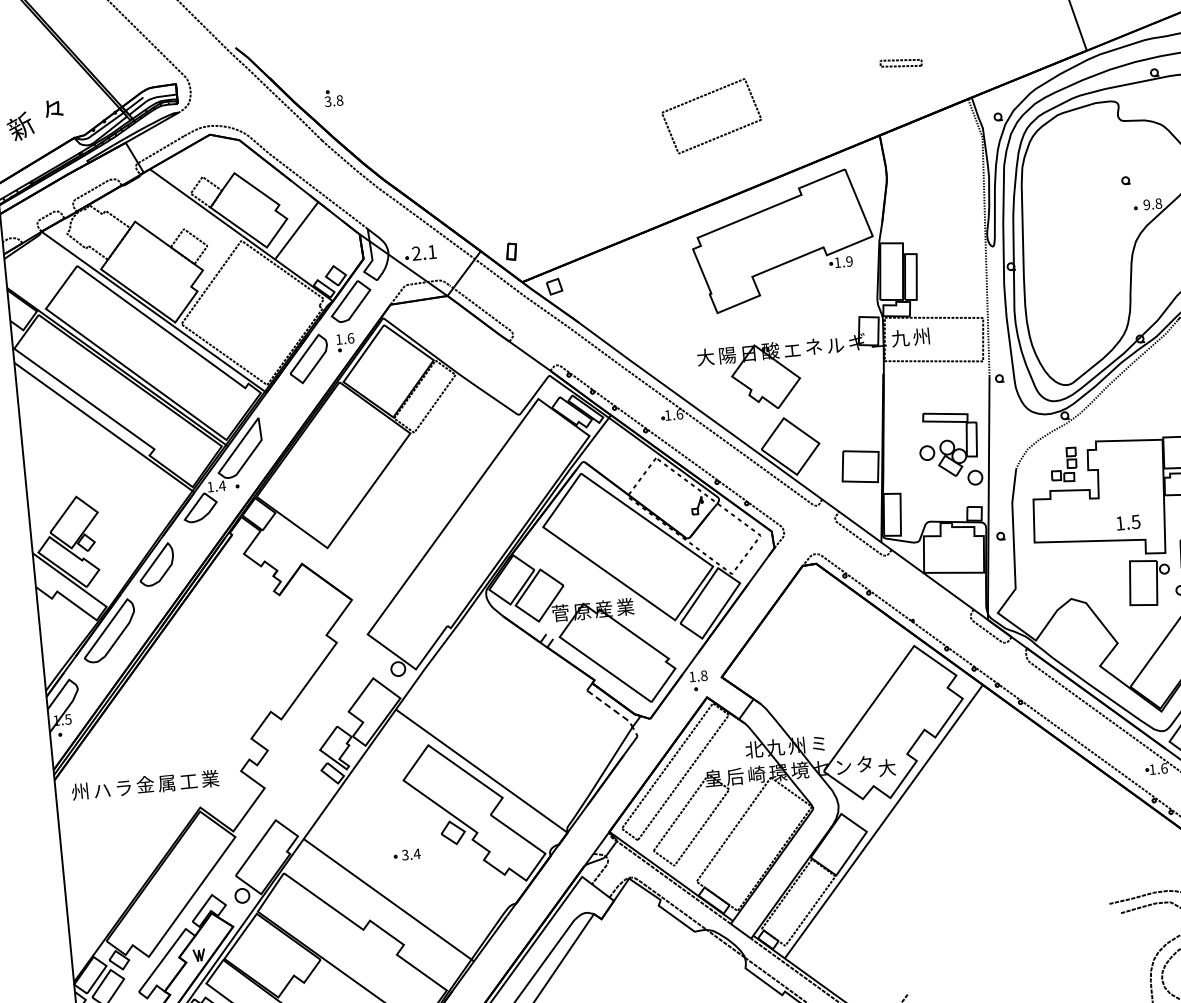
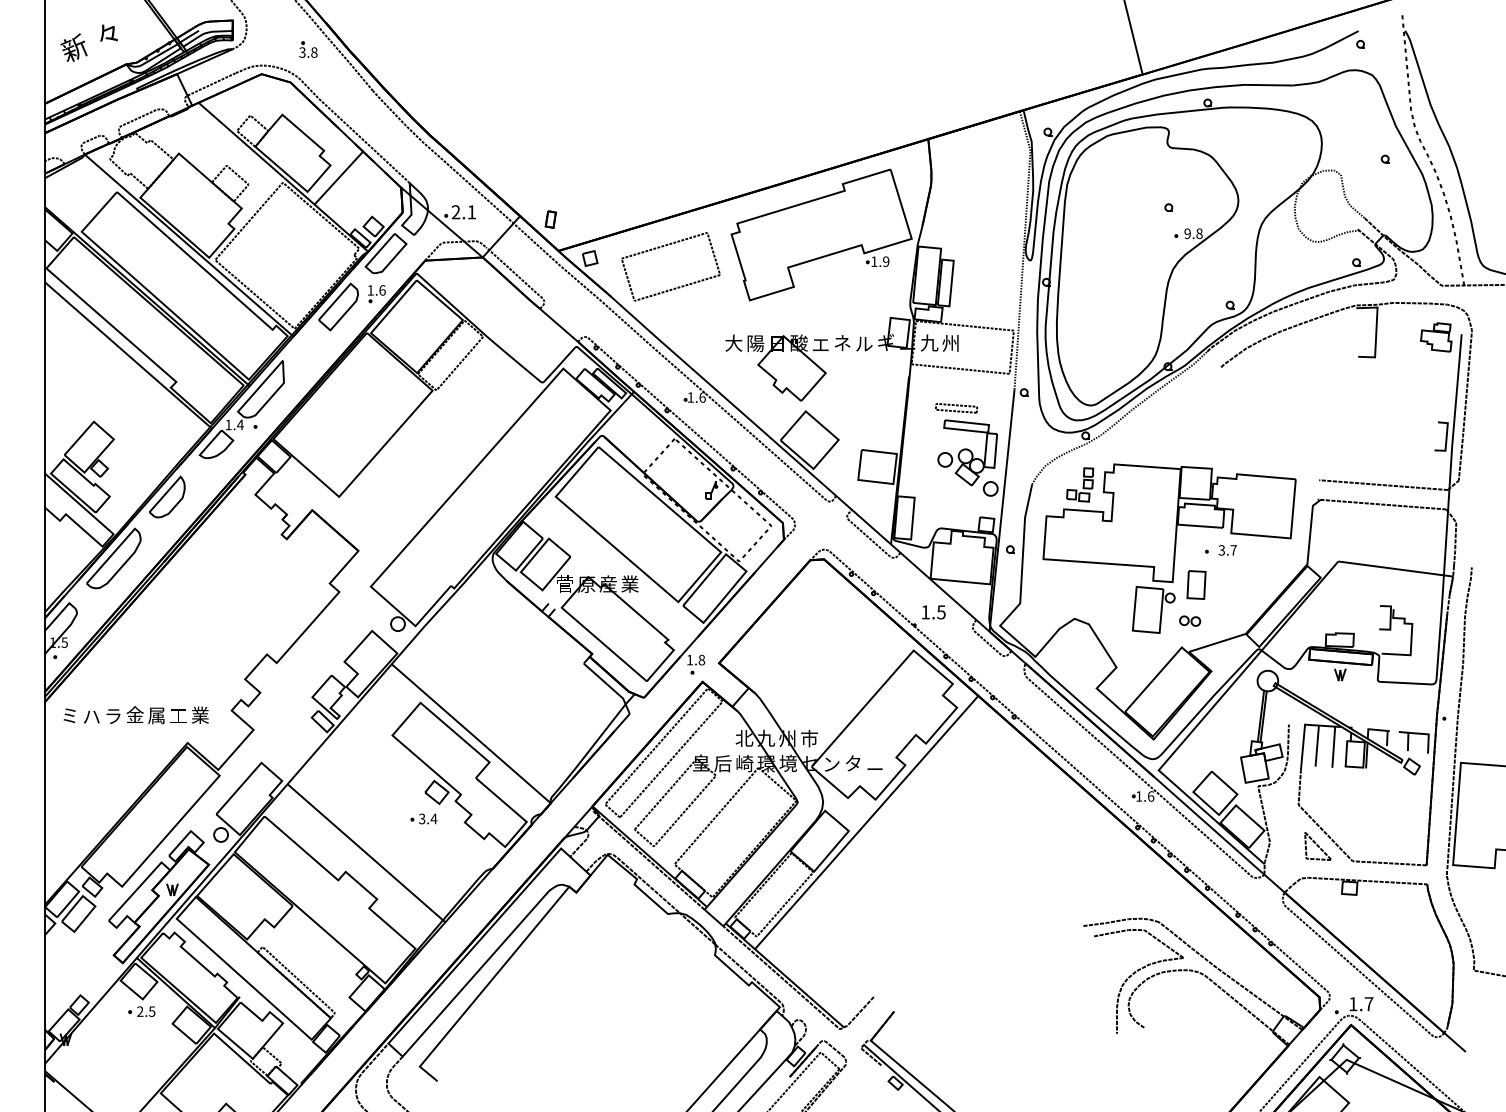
part: (901, 63) -> (956, 408), moved
part: (705, 96) -> (666, 246), moved
part: (333, 98) -> (308, 49), moved
text: (1128, 522) -> (933, 612), moved
line: (616, 711) -> (611, 687), dashed -> solid
text: (818, 743) -> (809, 738), ミ -> 市
text: (886, 767) -> (874, 768), 大 -> ー
text: (80, 791) -> (69, 715), 州 -> ミ
part: (406, 854) -> (423, 818), moved

